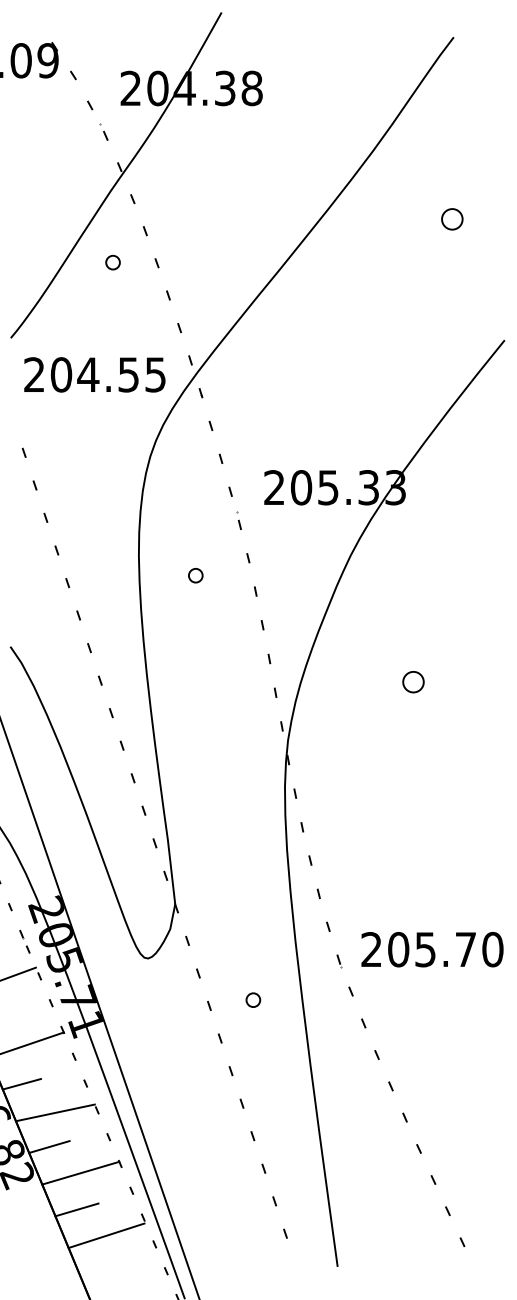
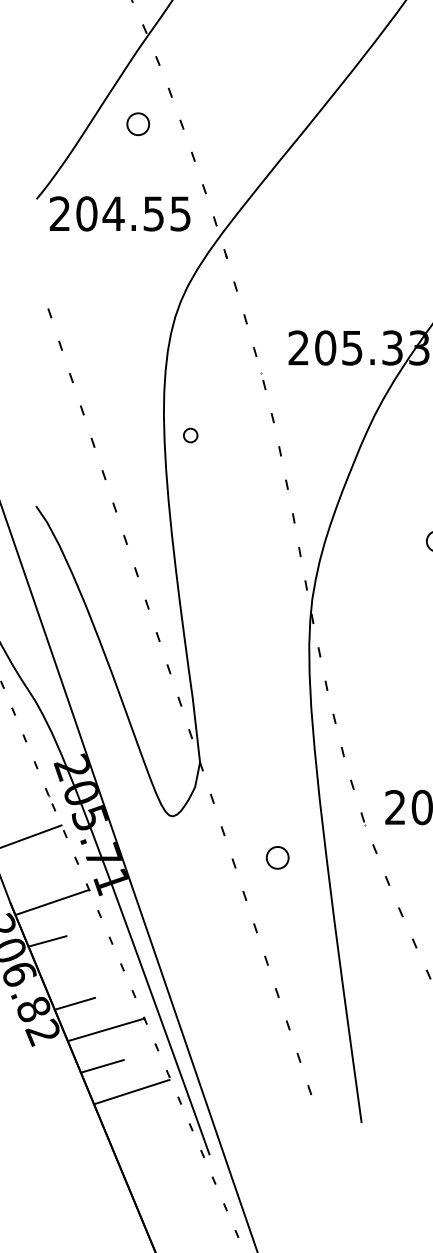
part: (112, 262) -> (137, 123), size x1.6
text: (94, 374) -> (119, 213), moved
part: (195, 575) -> (190, 435), moved
part: (253, 999) -> (277, 857), size x1.6
line: (54, 1112) -> (79, 969), removed

